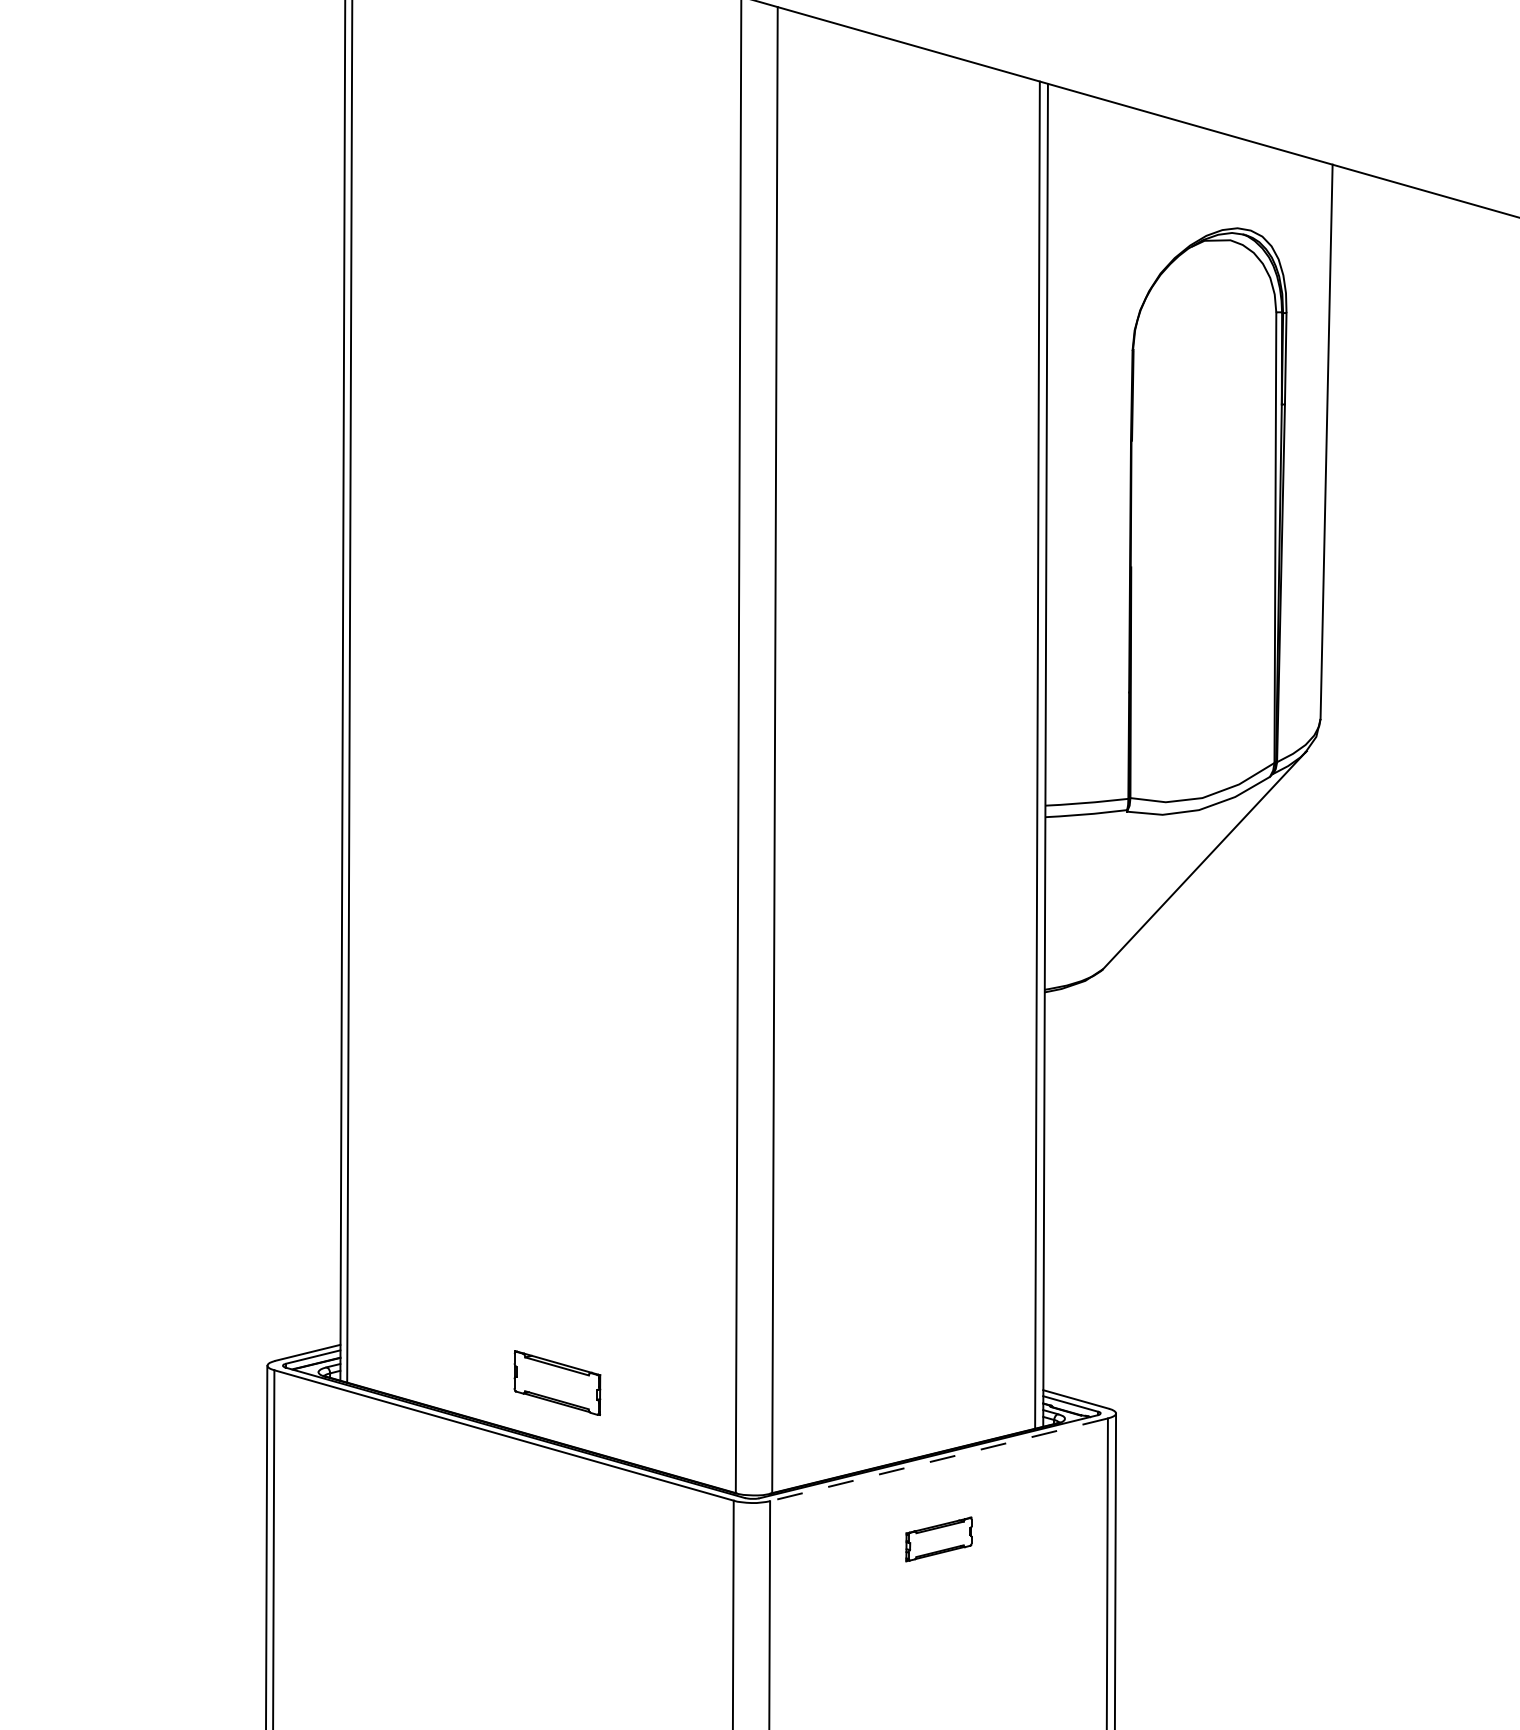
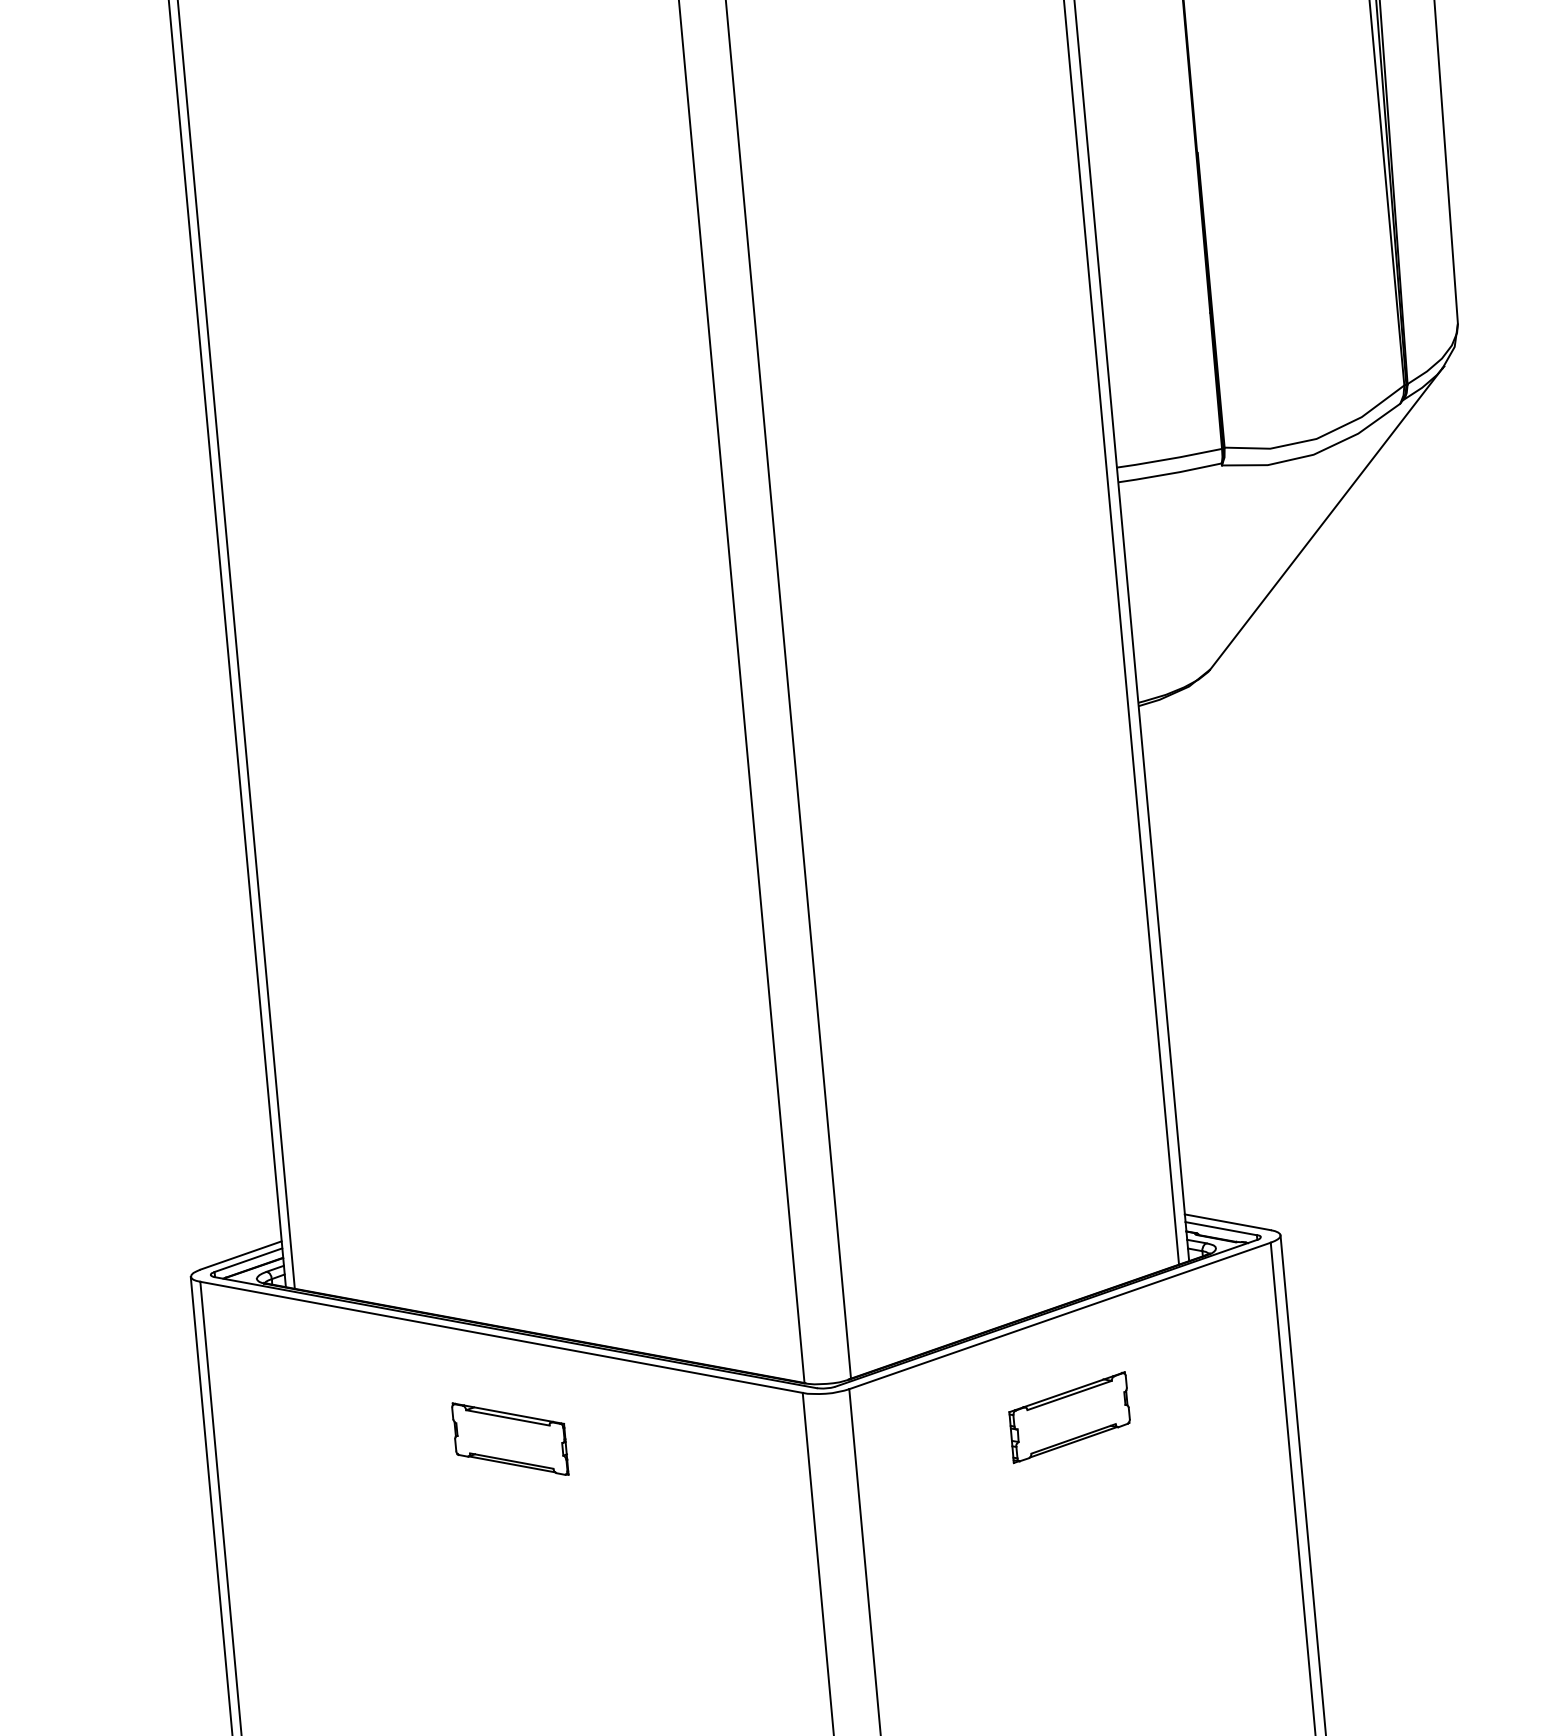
part: (557, 1382) -> (510, 1438), moved
line: (939, 1459) -> (1060, 1315), dashed -> solid
part: (938, 1539) -> (1068, 1417), size x1.43

